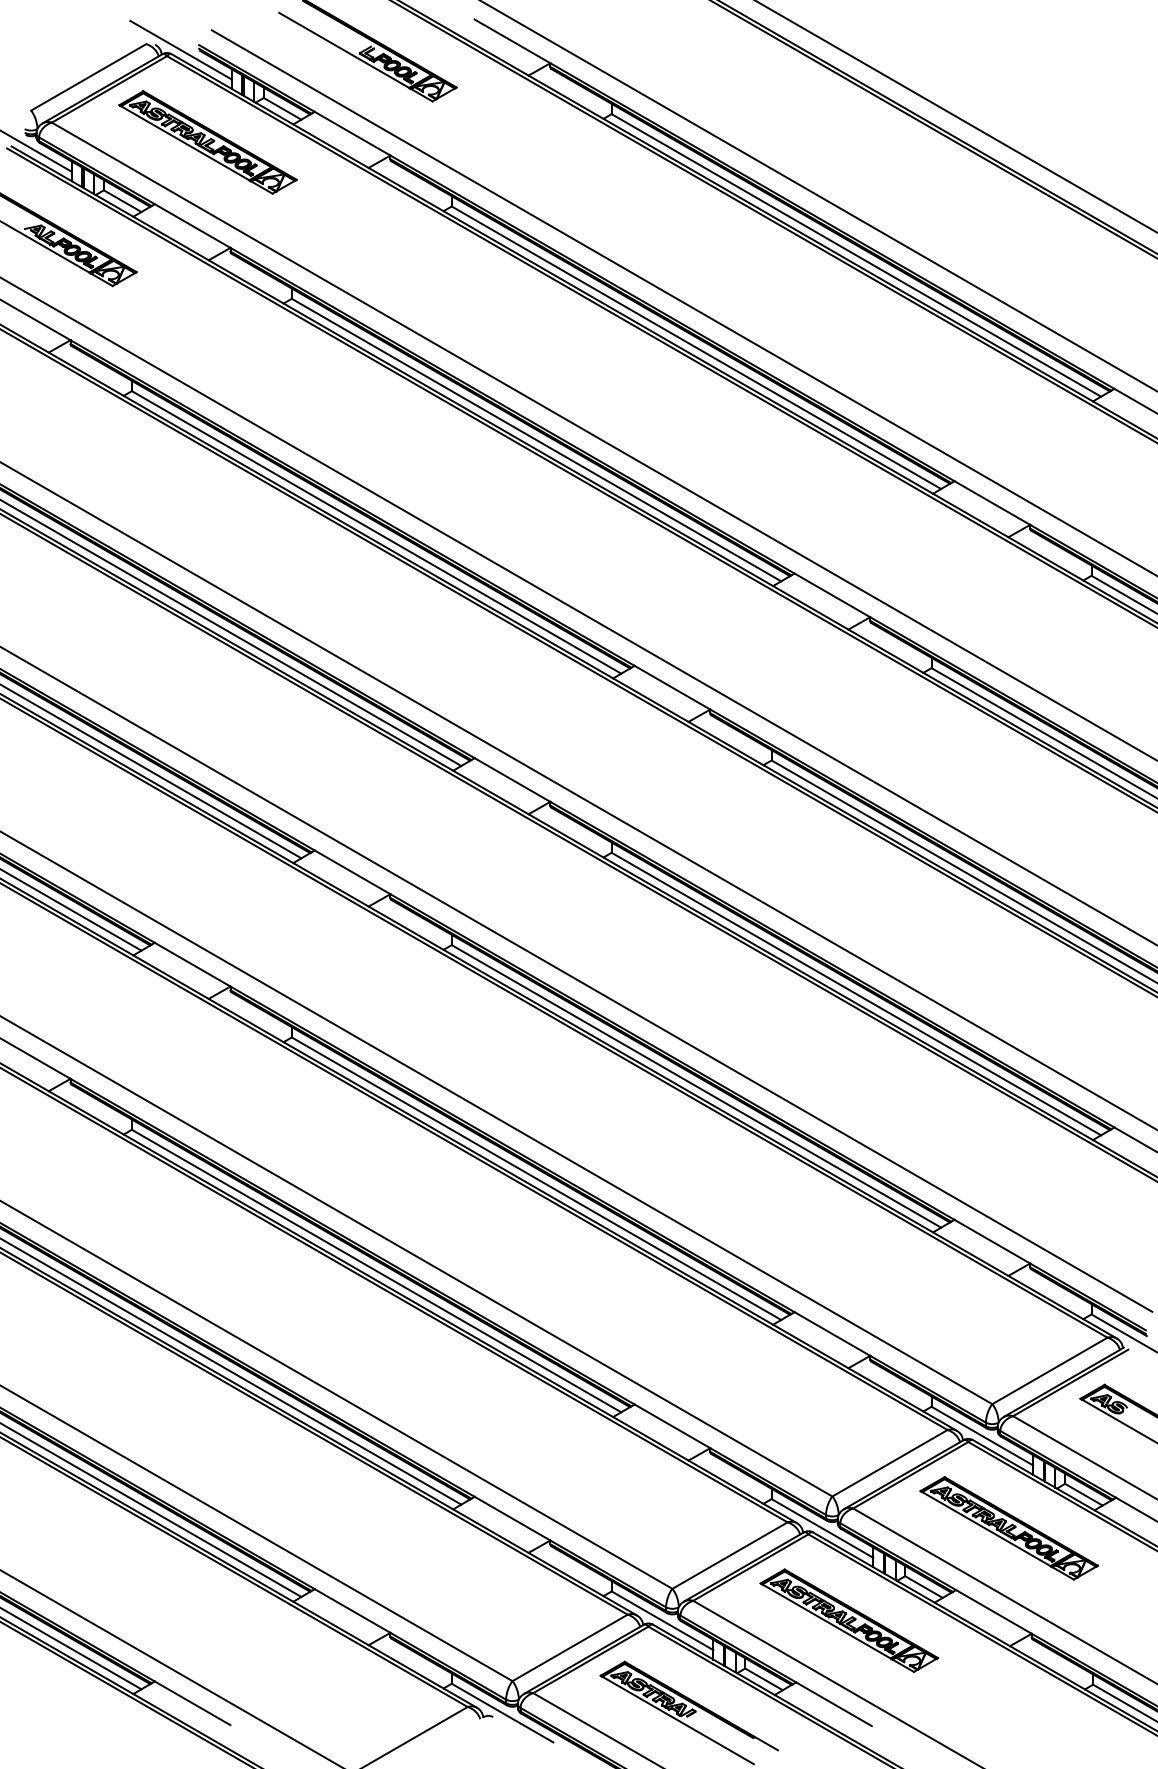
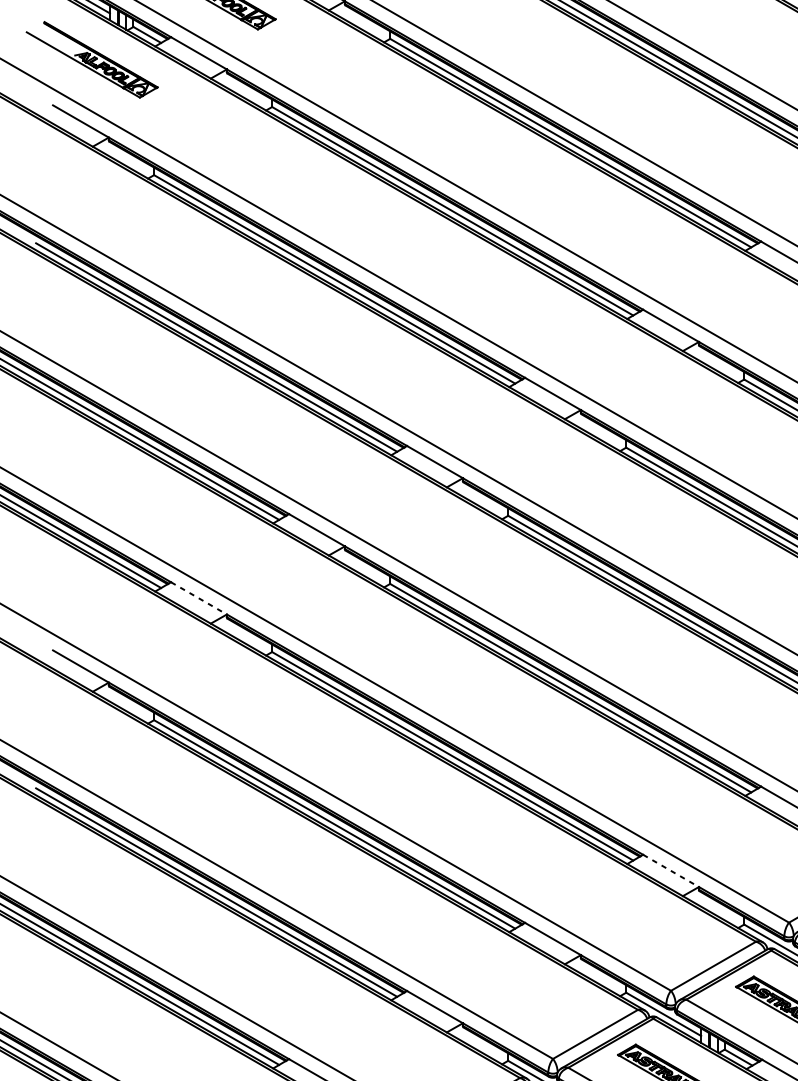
line: (192, 964) -> (198, 598), solid -> dashed
line: (832, 1334) -> (671, 871), solid -> dashed

